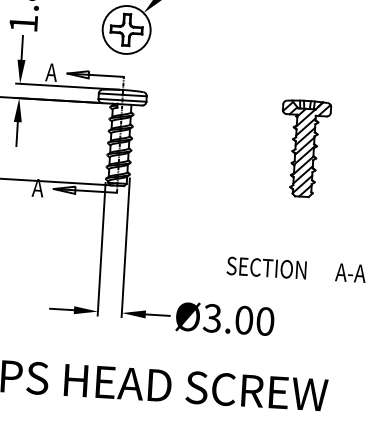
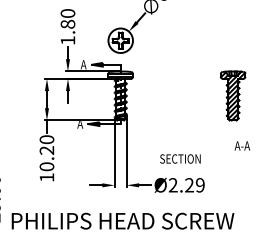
part: (303, 147) -> (232, 95), moved
text: (266, 267) -> (180, 158), moved
text: (350, 272) -> (242, 145), moved
text: (238, 320) -> (186, 185), Ø3.00 -> Ø2.29

